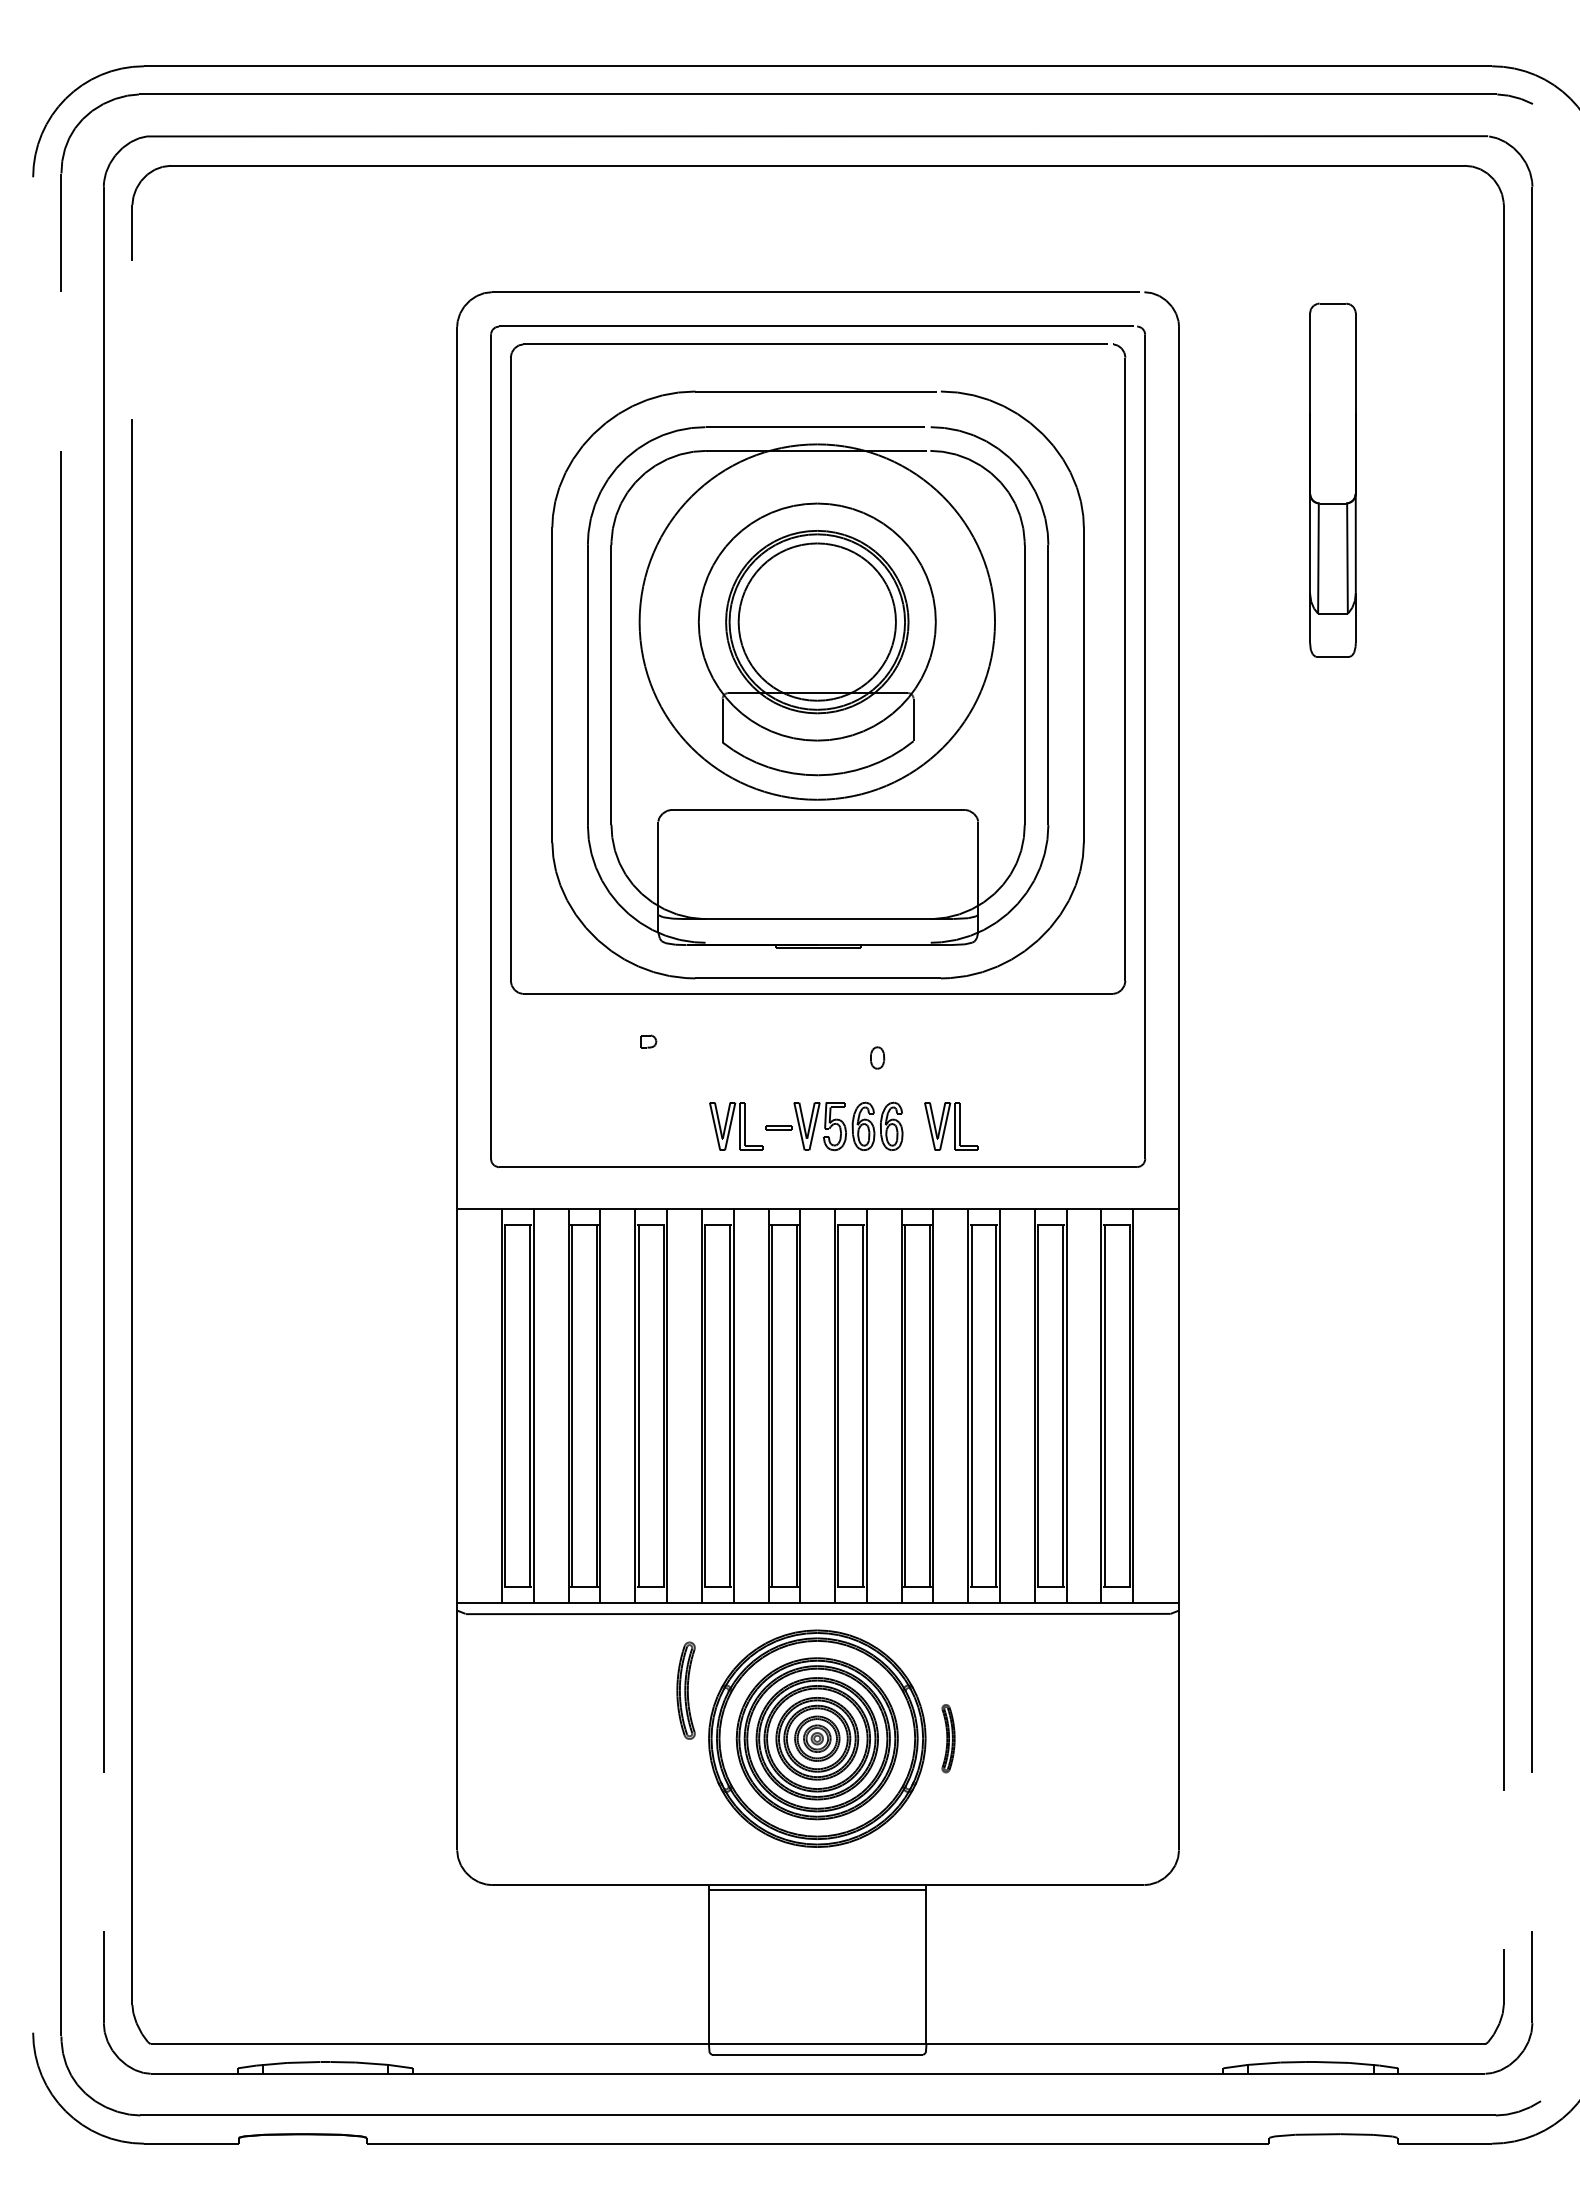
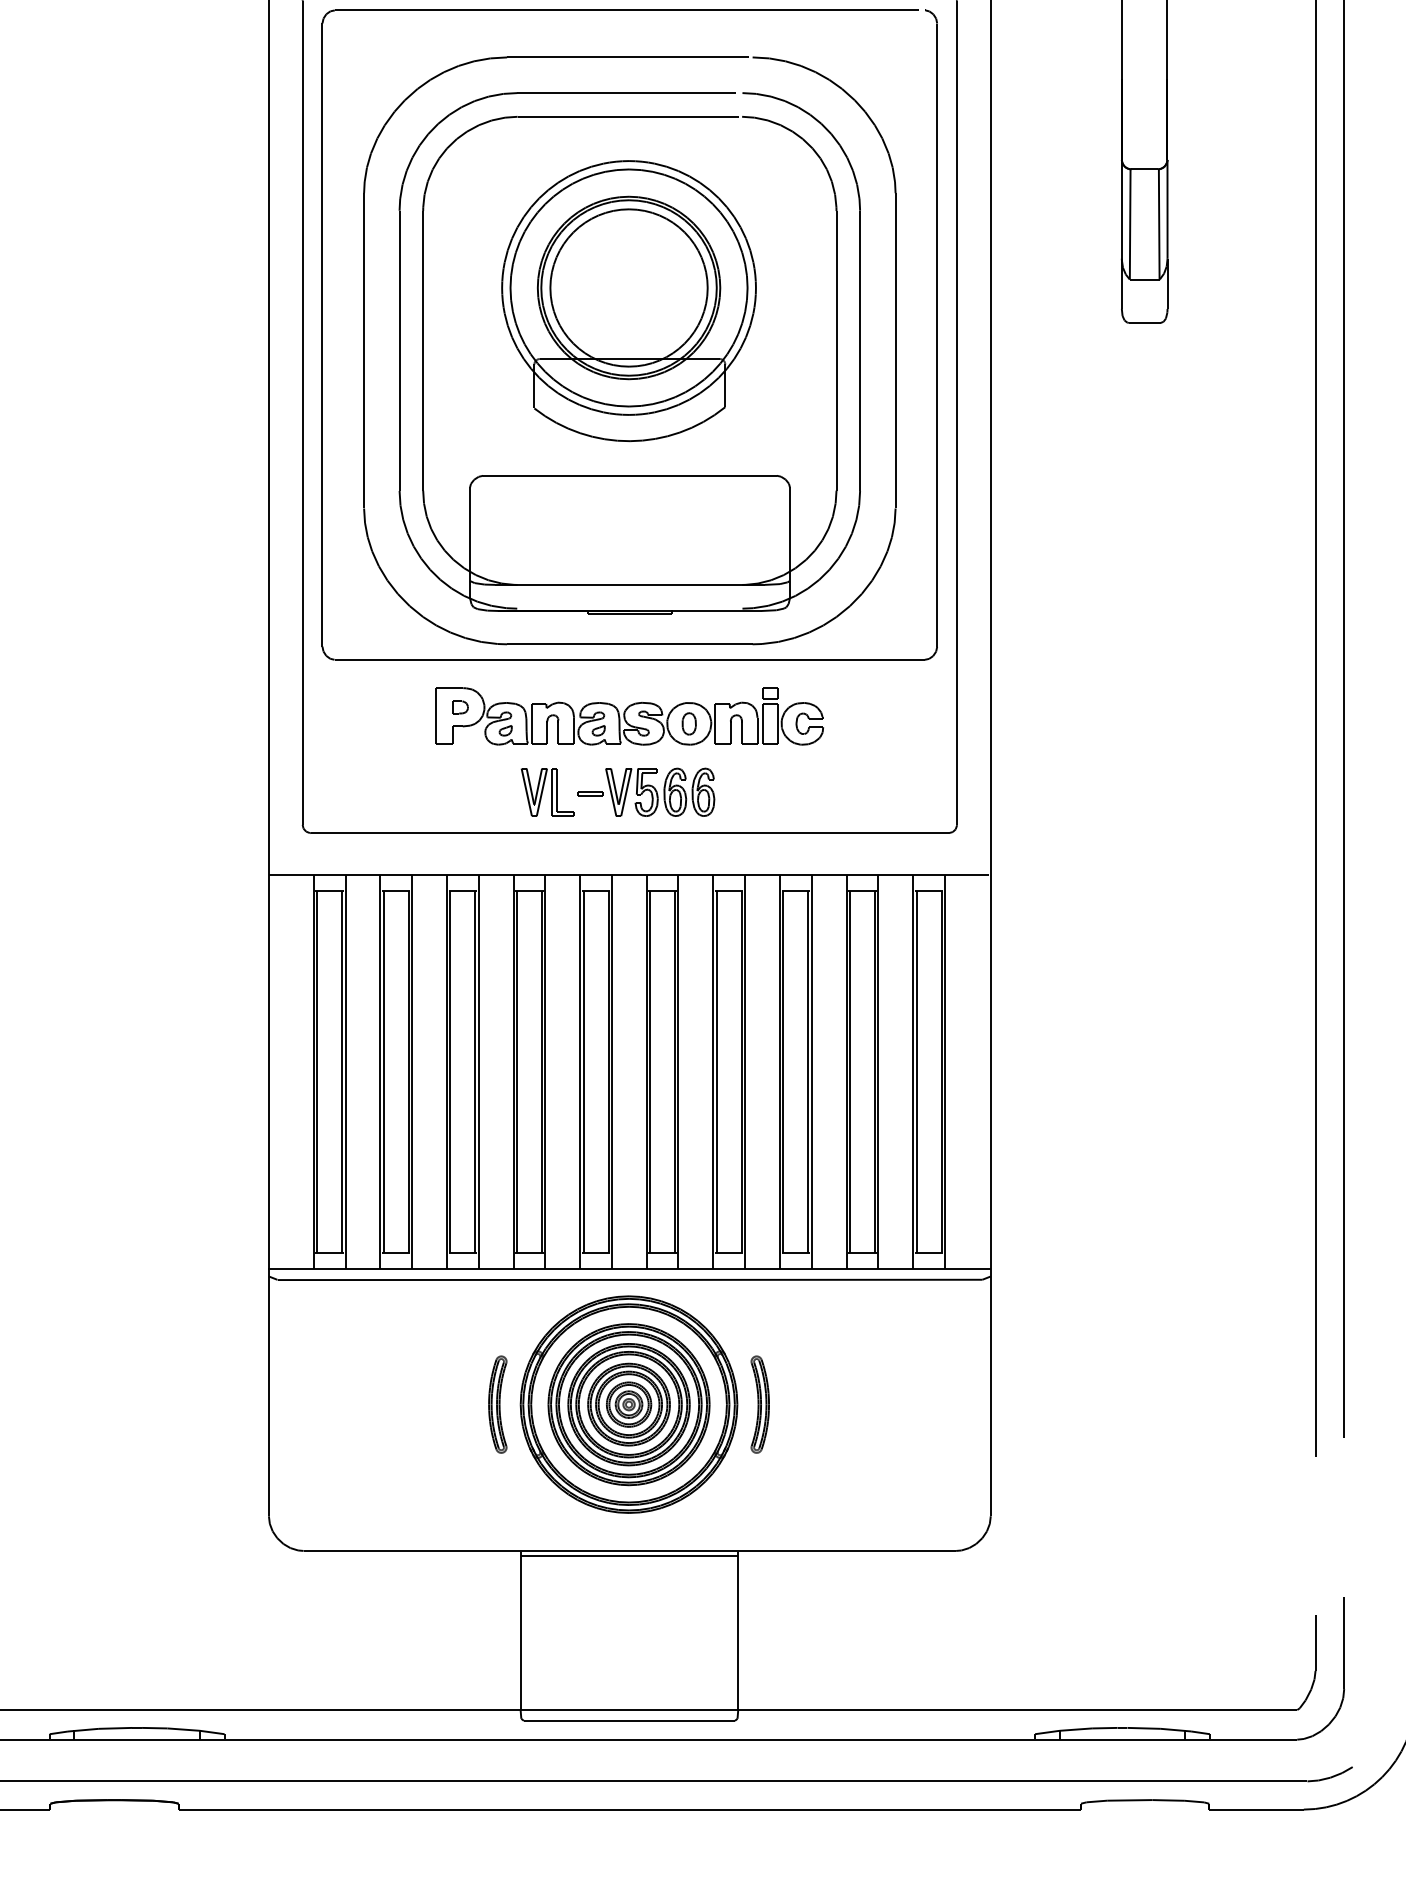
circle: (817, 622) -> (629, 288), size x0.71
part: (817, 1050) -> (629, 716), added
part: (951, 1126) -> (763, 792), removed
part: (685, 1690) -> (497, 1404), moved
part: (948, 1738) -> (760, 1404), size x1.43

